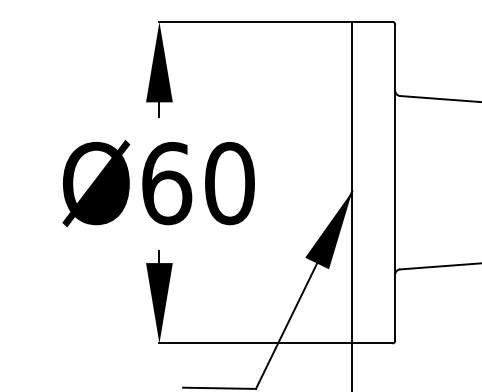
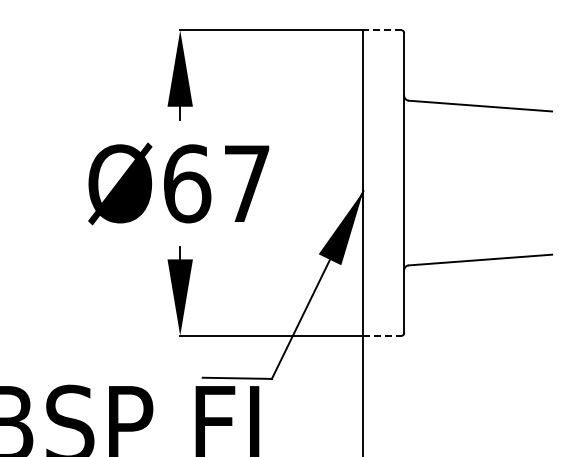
line: (372, 22) -> (382, 30), solid -> dashed
text: (229, 183) -> (246, 183), Ø60 -> Ø67
line: (373, 343) -> (383, 335), solid -> dashed

